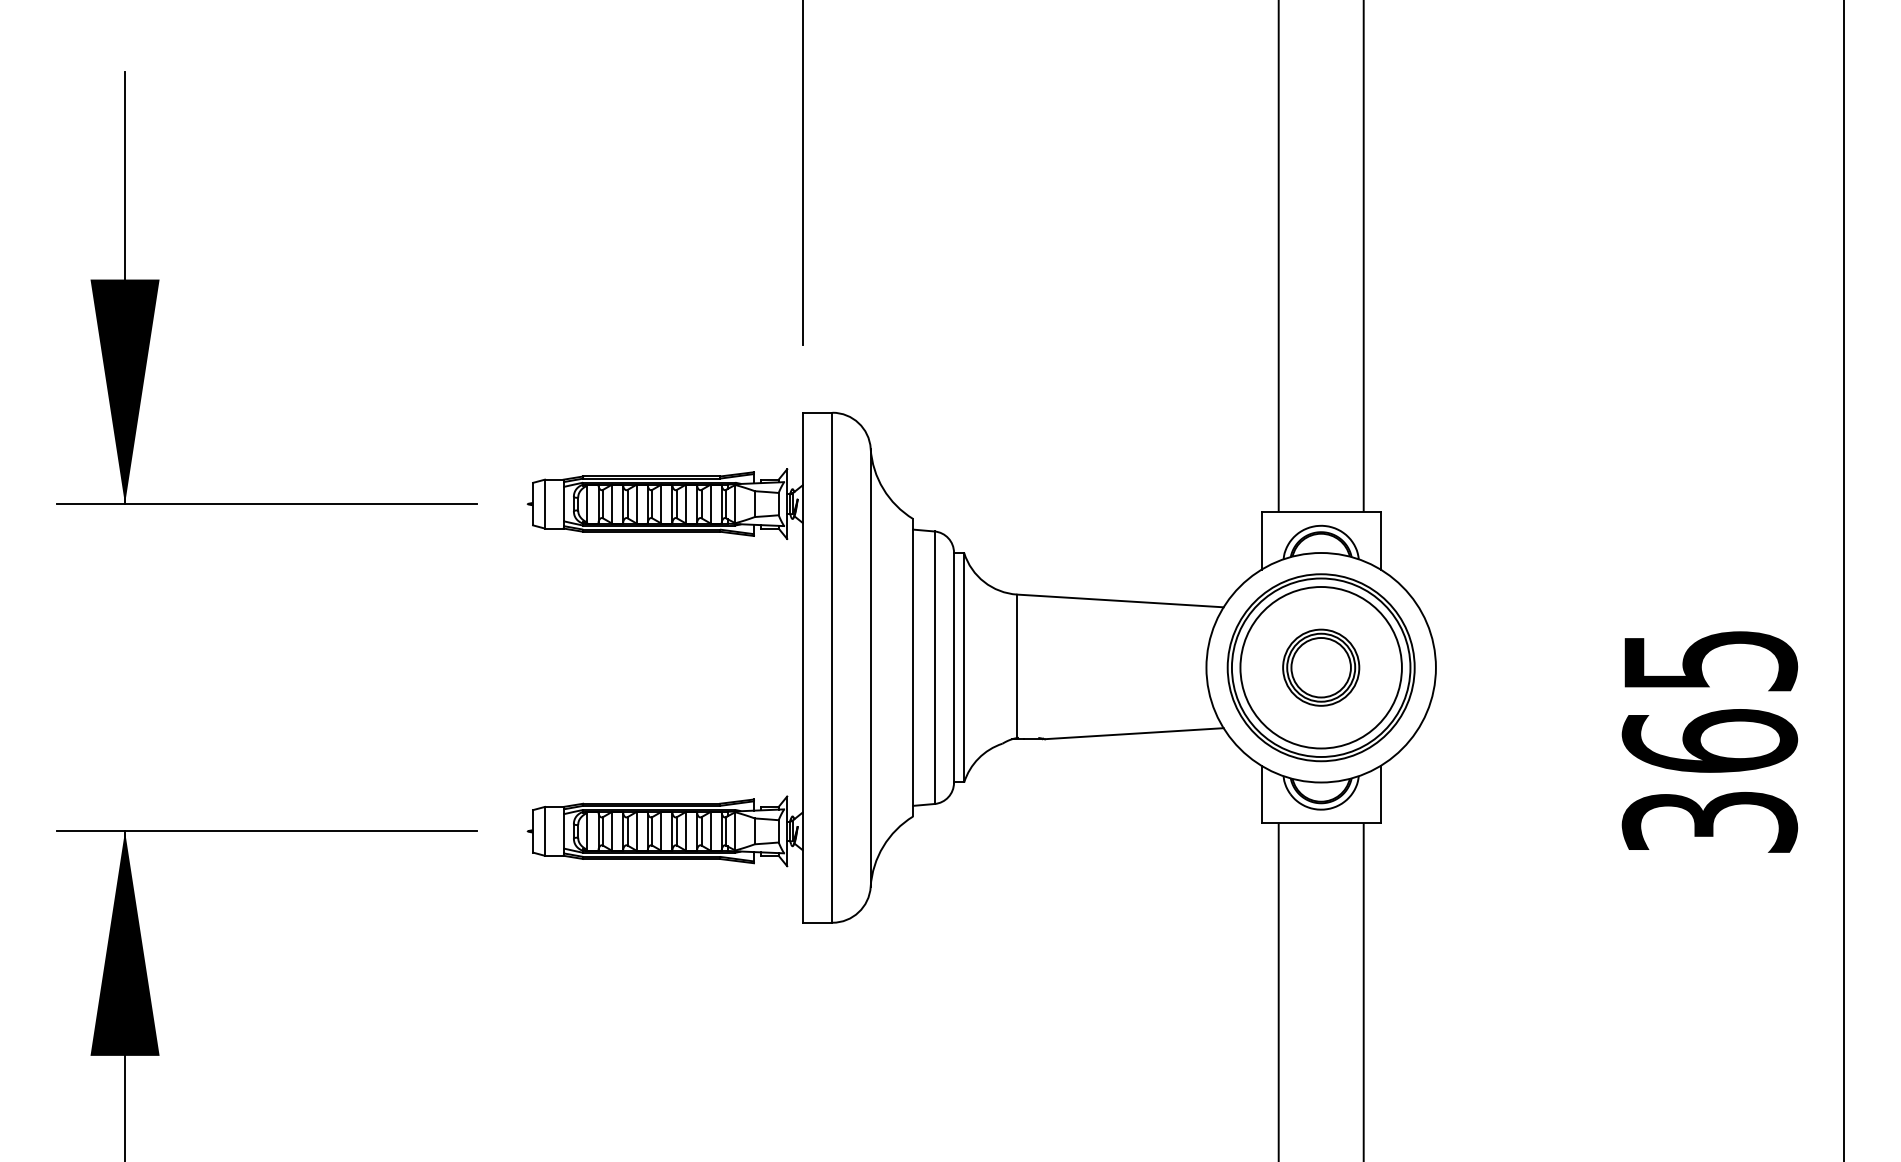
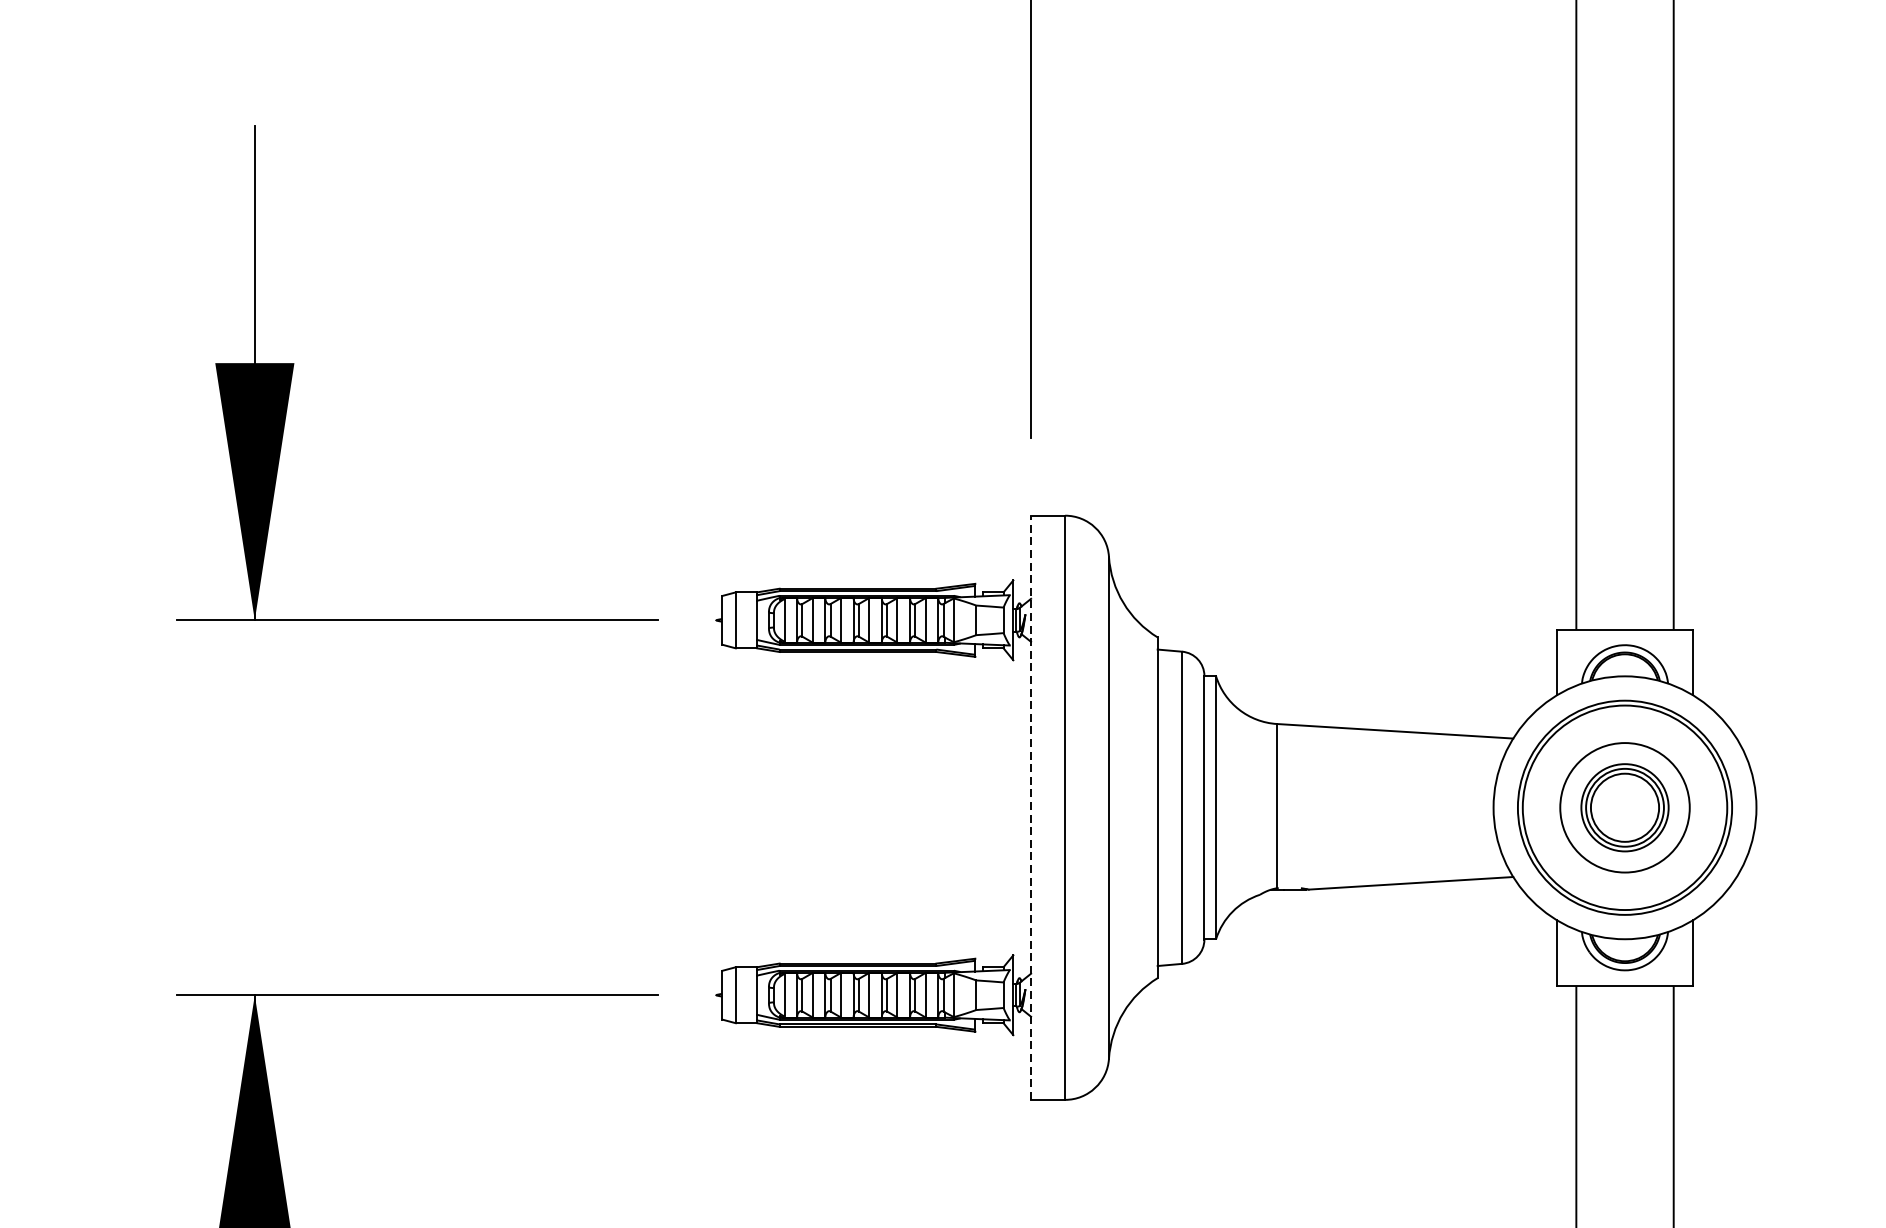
line: (802, 667) -> (1030, 807), solid -> dashed
circle: (1320, 667) -> (1624, 807), size x0.7

